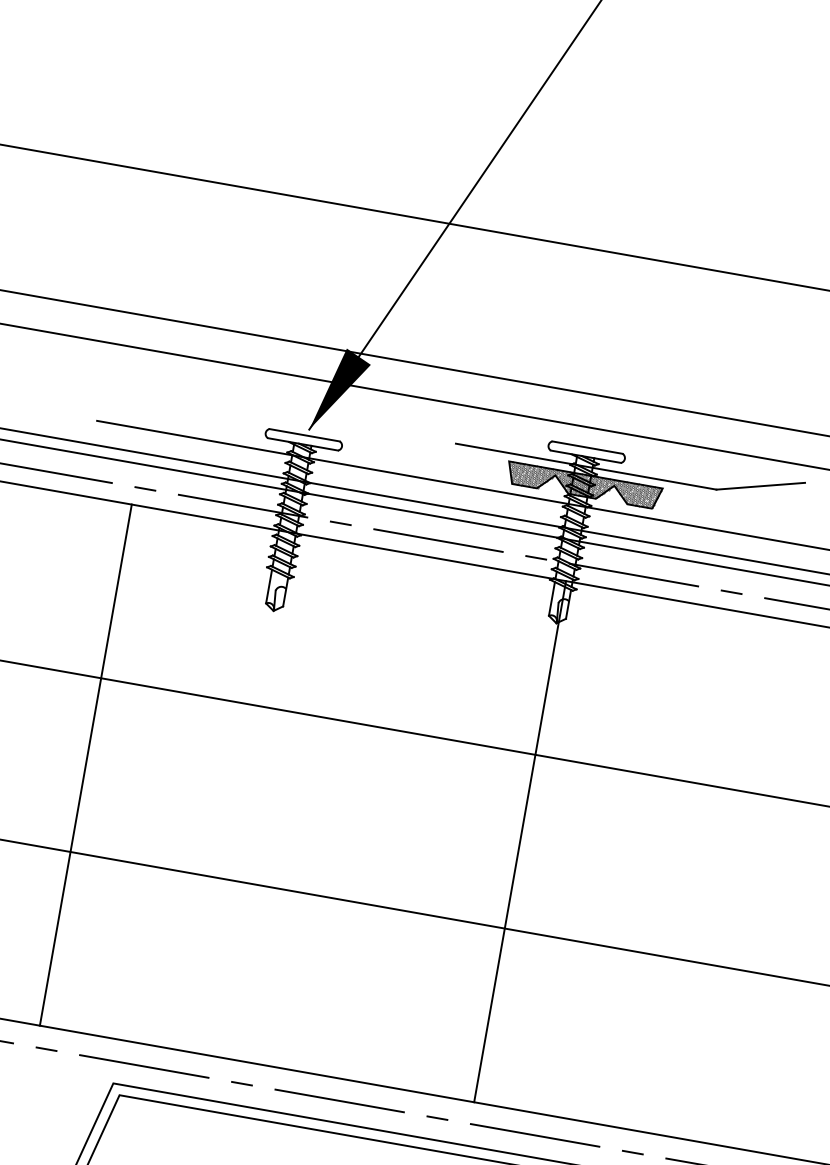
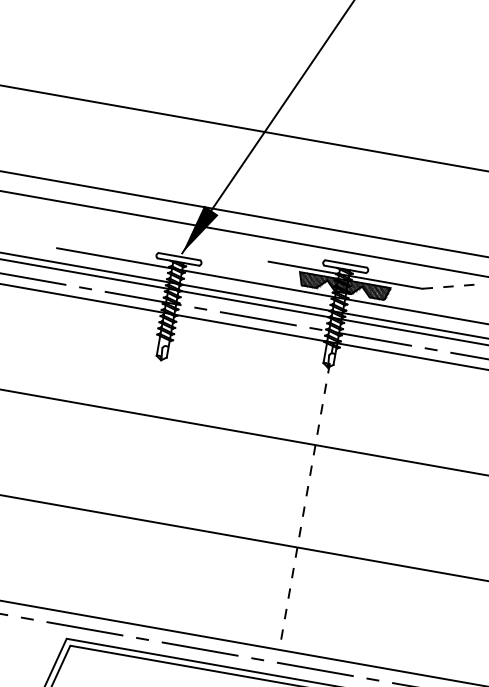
line: (759, 485) -> (447, 286), solid -> dashed
line: (85, 764) -> (50, 450), removed
line: (520, 842) -> (306, 496), solid -> dashed

